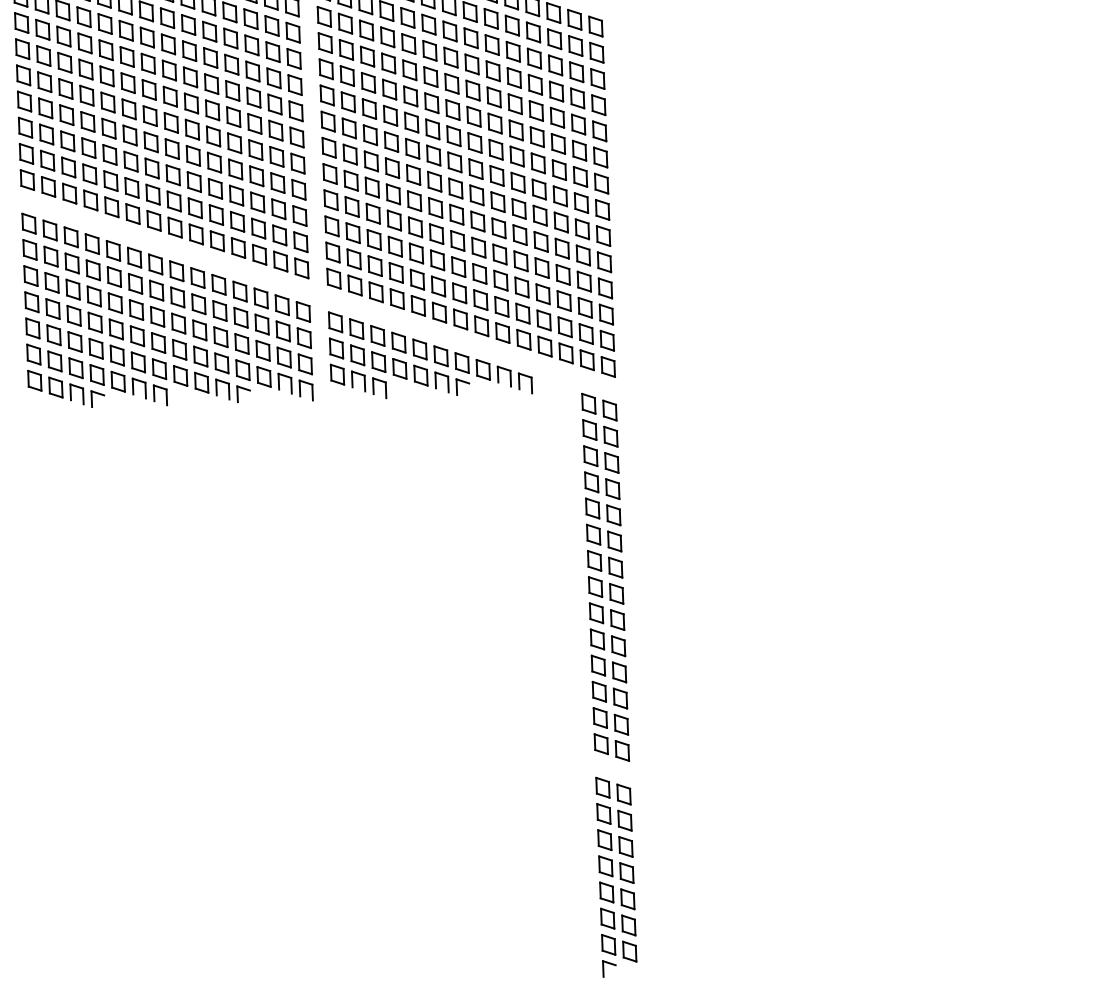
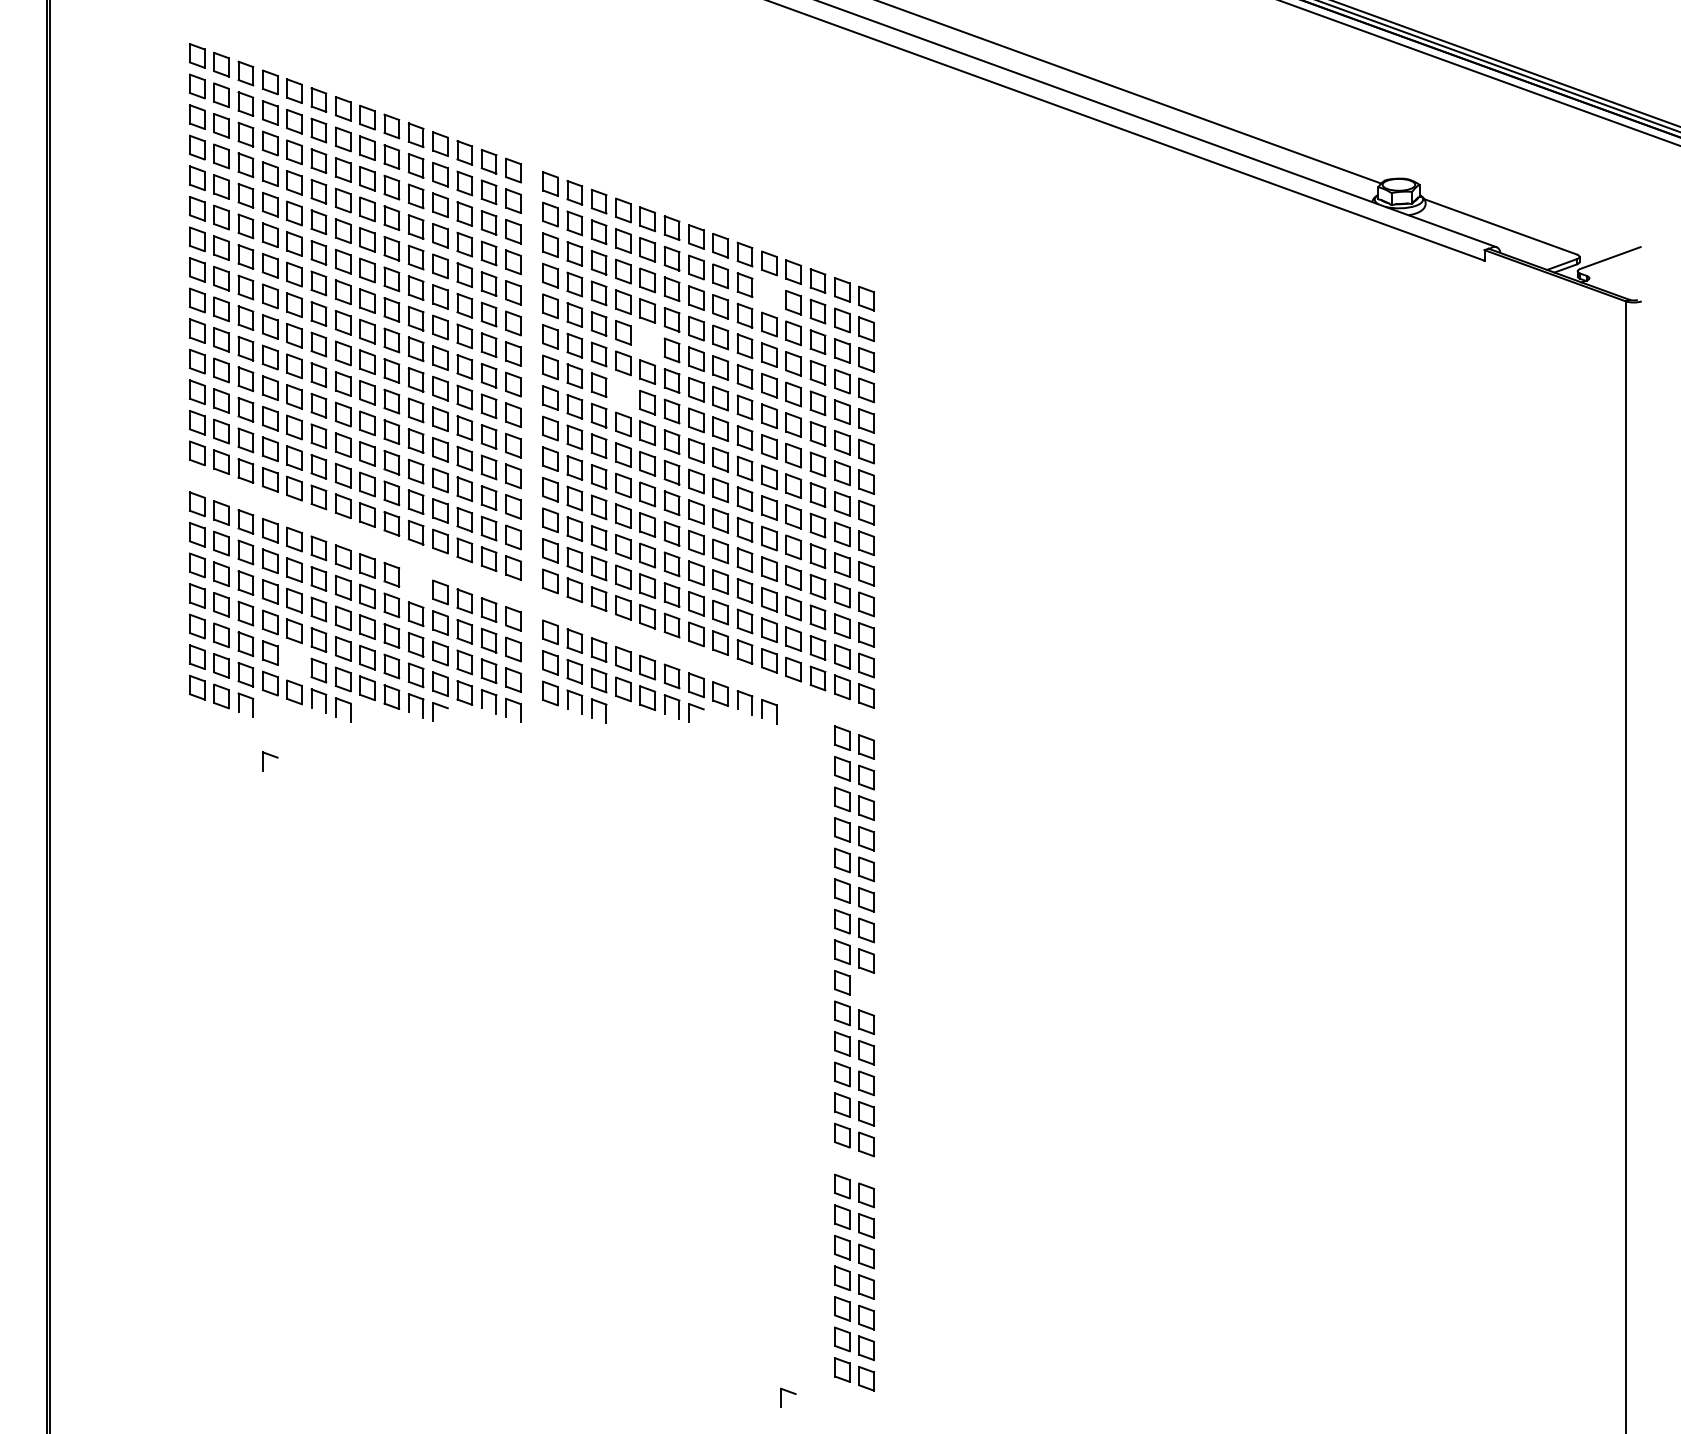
part: (512, 25) -> (769, 293), removed
part: (409, 70) -> (647, 341), removed
part: (390, 115) -> (623, 393), removed
part: (218, 284) -> (415, 583), removed
part: (117, 355) -> (294, 661), removed
part: (98, 398) -> (270, 761), moved
part: (617, 619) -> (866, 991), removed
part: (609, 968) -> (788, 1397), moved

